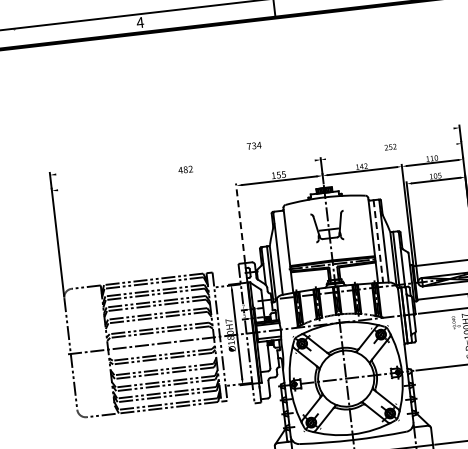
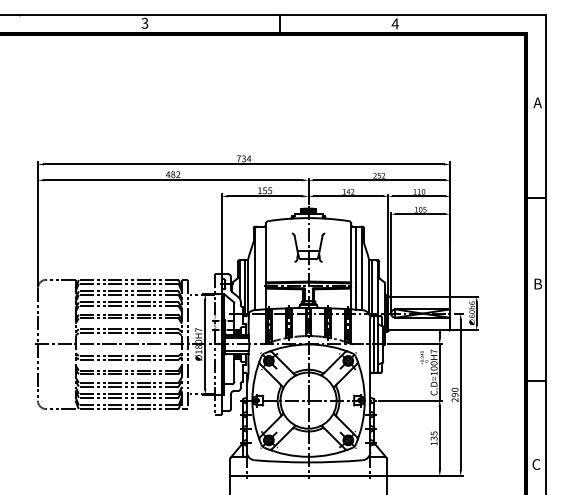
text: (139, 21) -> (144, 22), 4 -> 3
line: (254, 151) -> (243, 164), added
line: (391, 151) -> (379, 180), added
line: (186, 175) -> (173, 180), added
line: (240, 222) -> (221, 233), dashed -> solid
line: (378, 241) -> (356, 268), dashed -> solid

